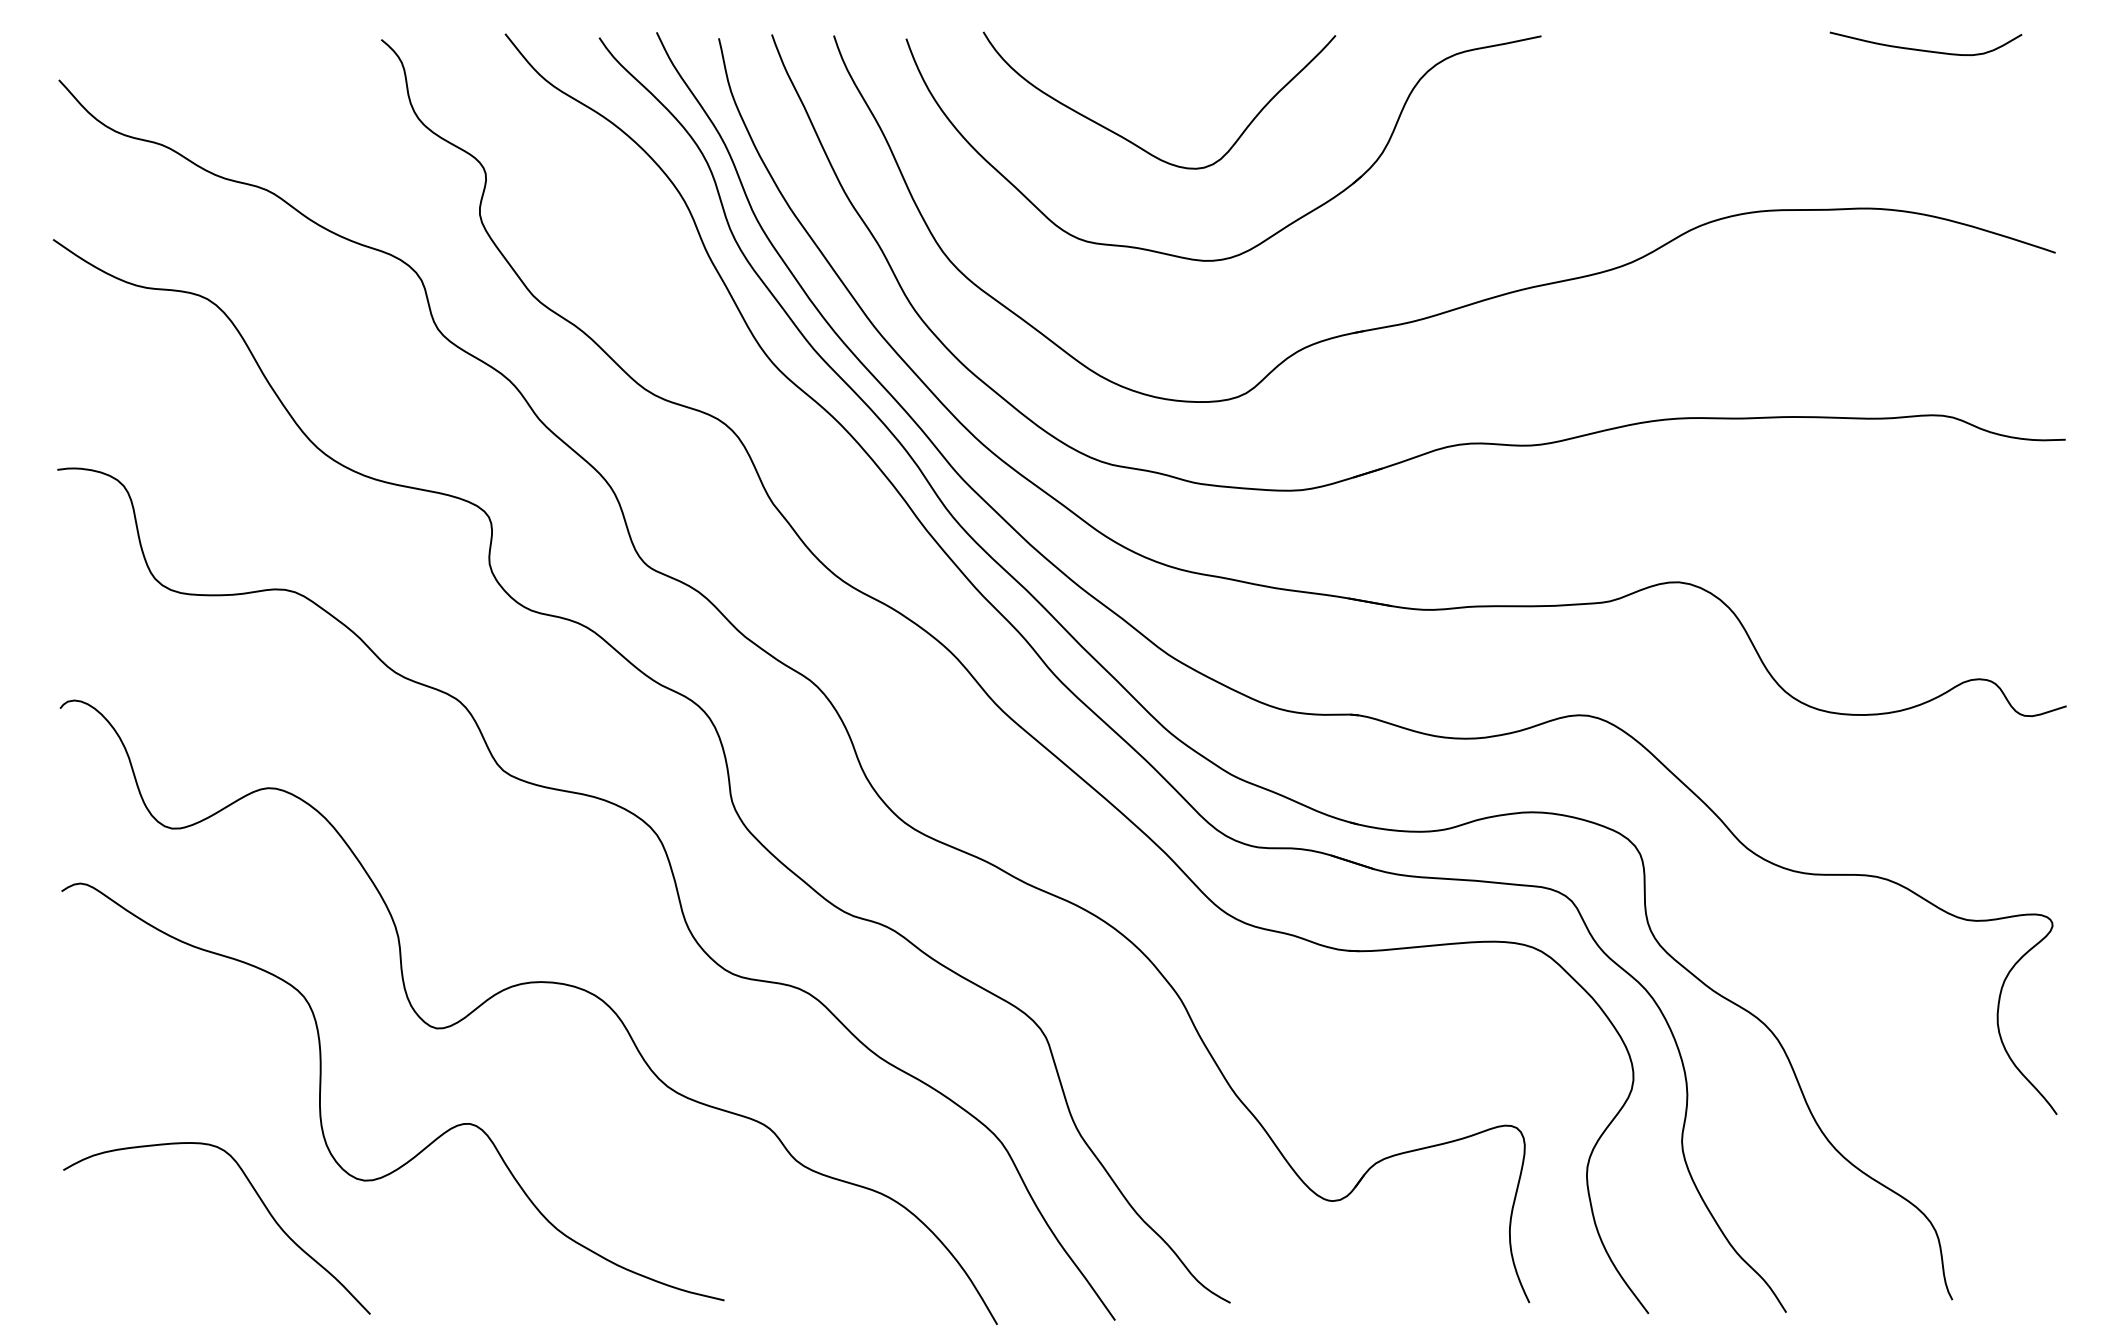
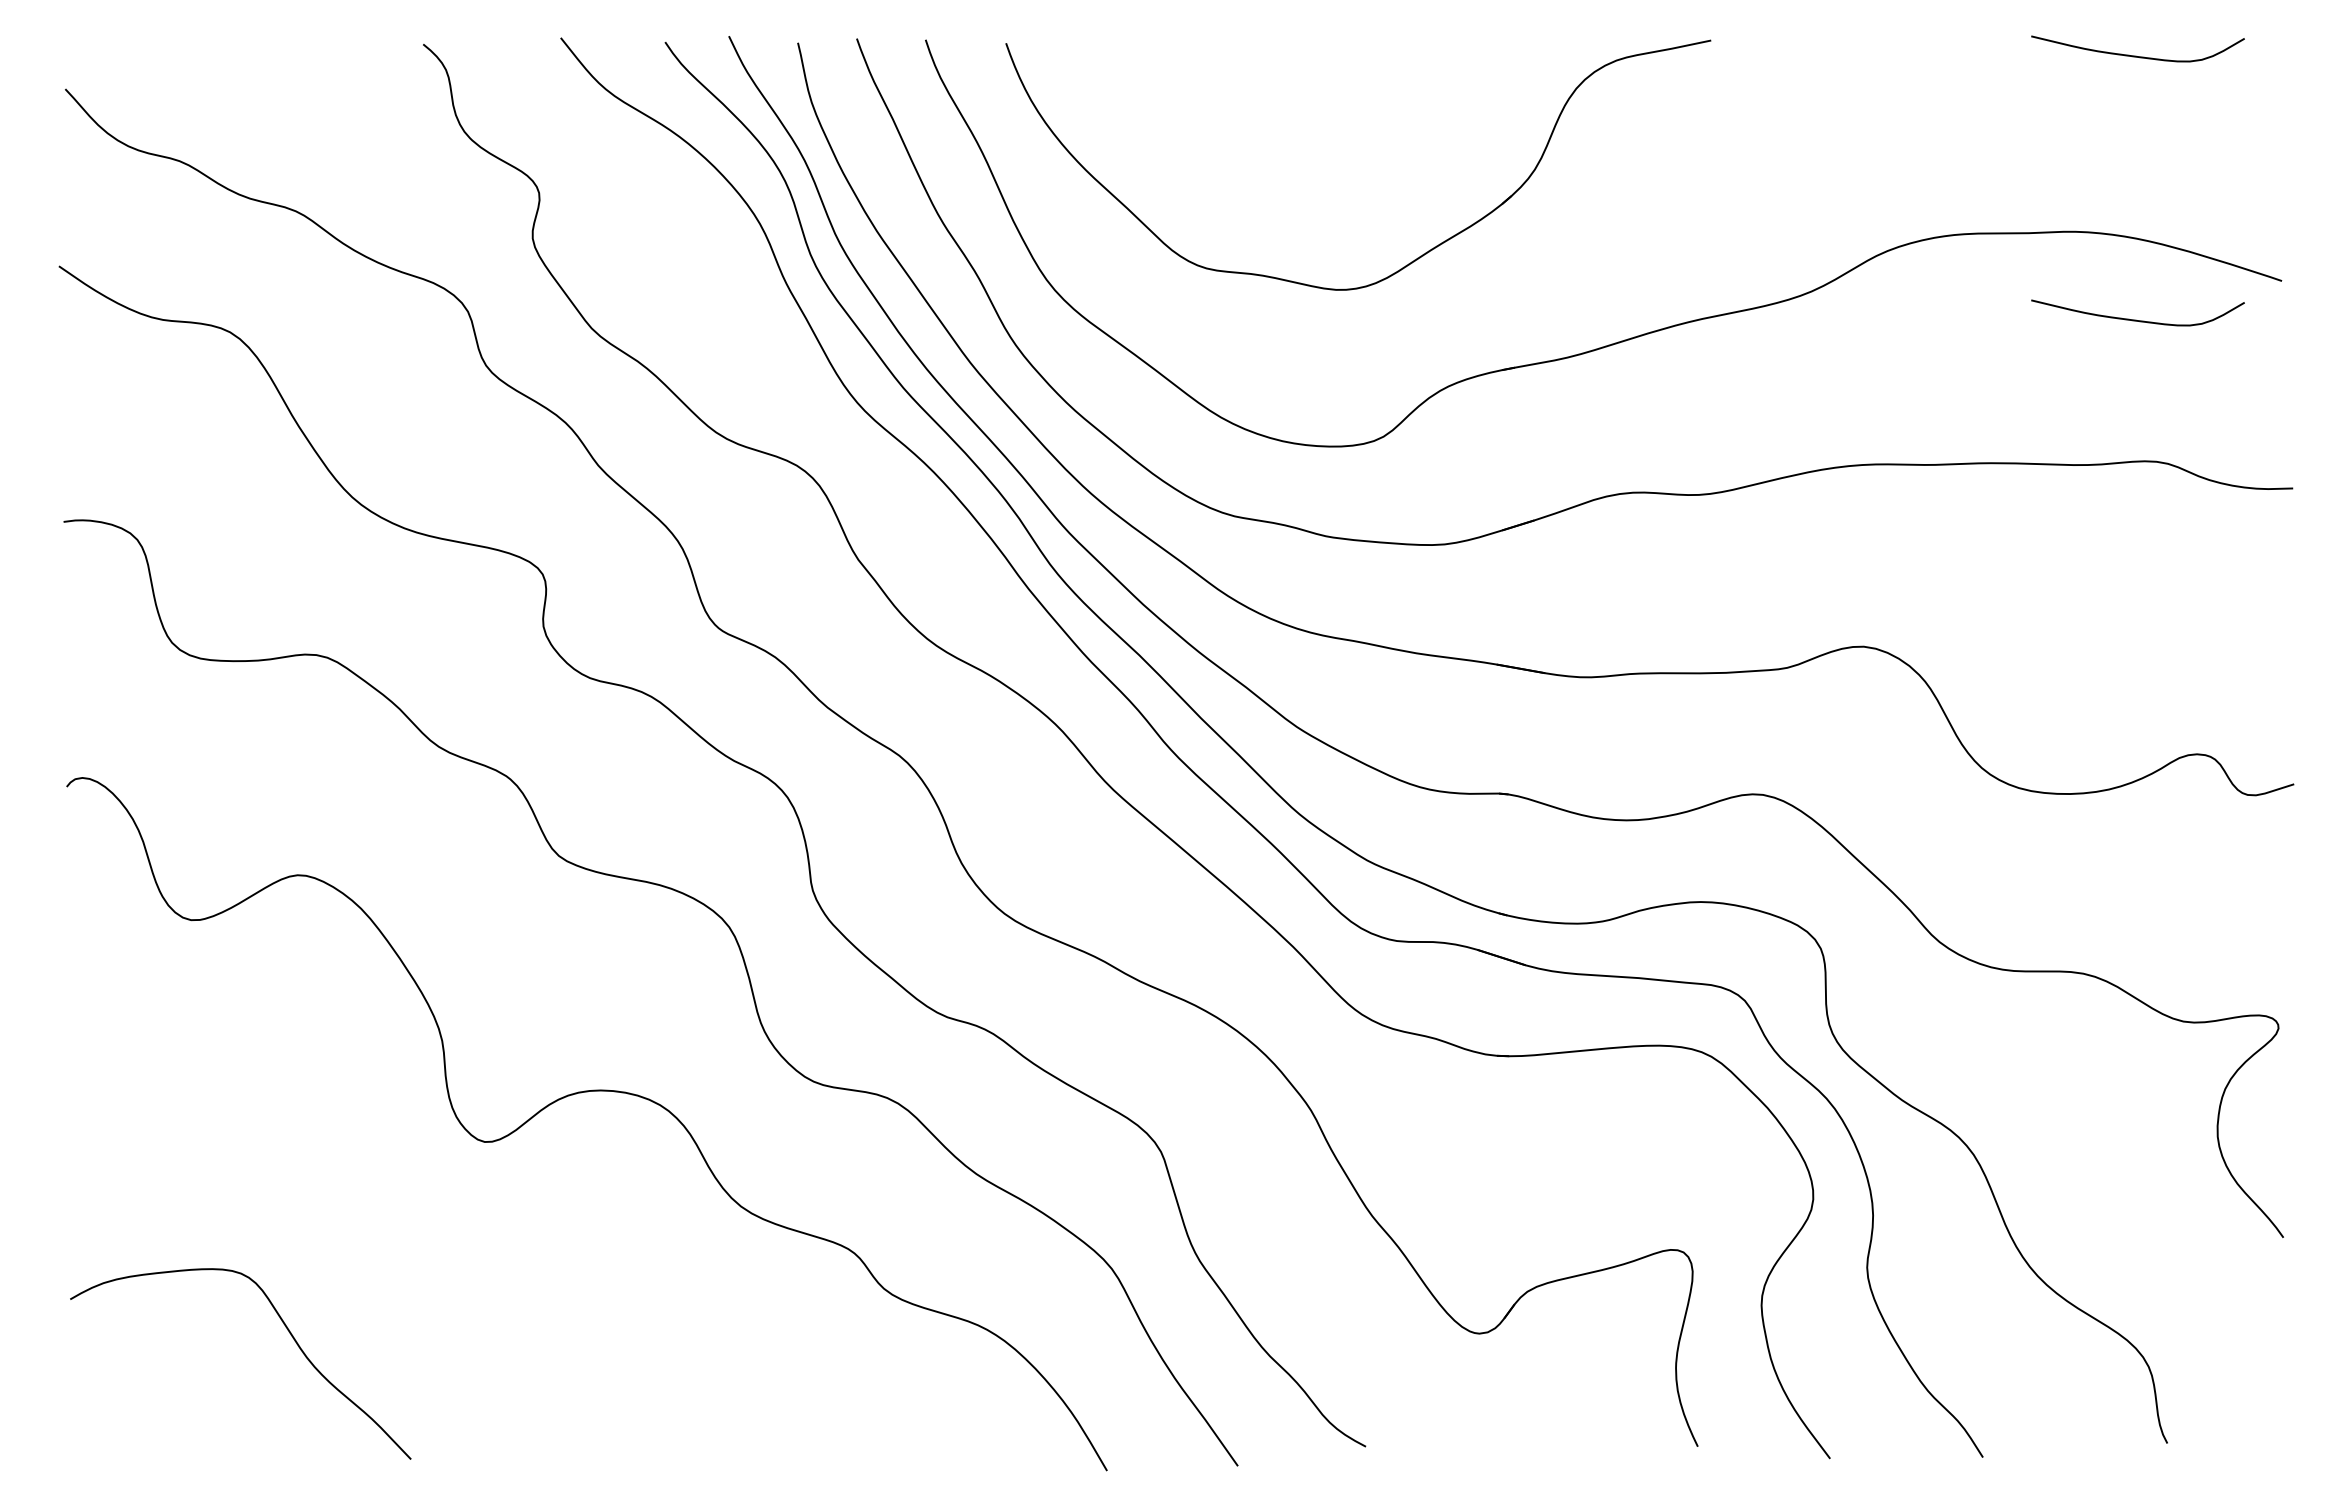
curve: (1131, 141) -> (1256, 157), removed
curve: (1924, 287) -> (2136, 319), added
curve: (432, 1140) -> (480, 1266), removed

